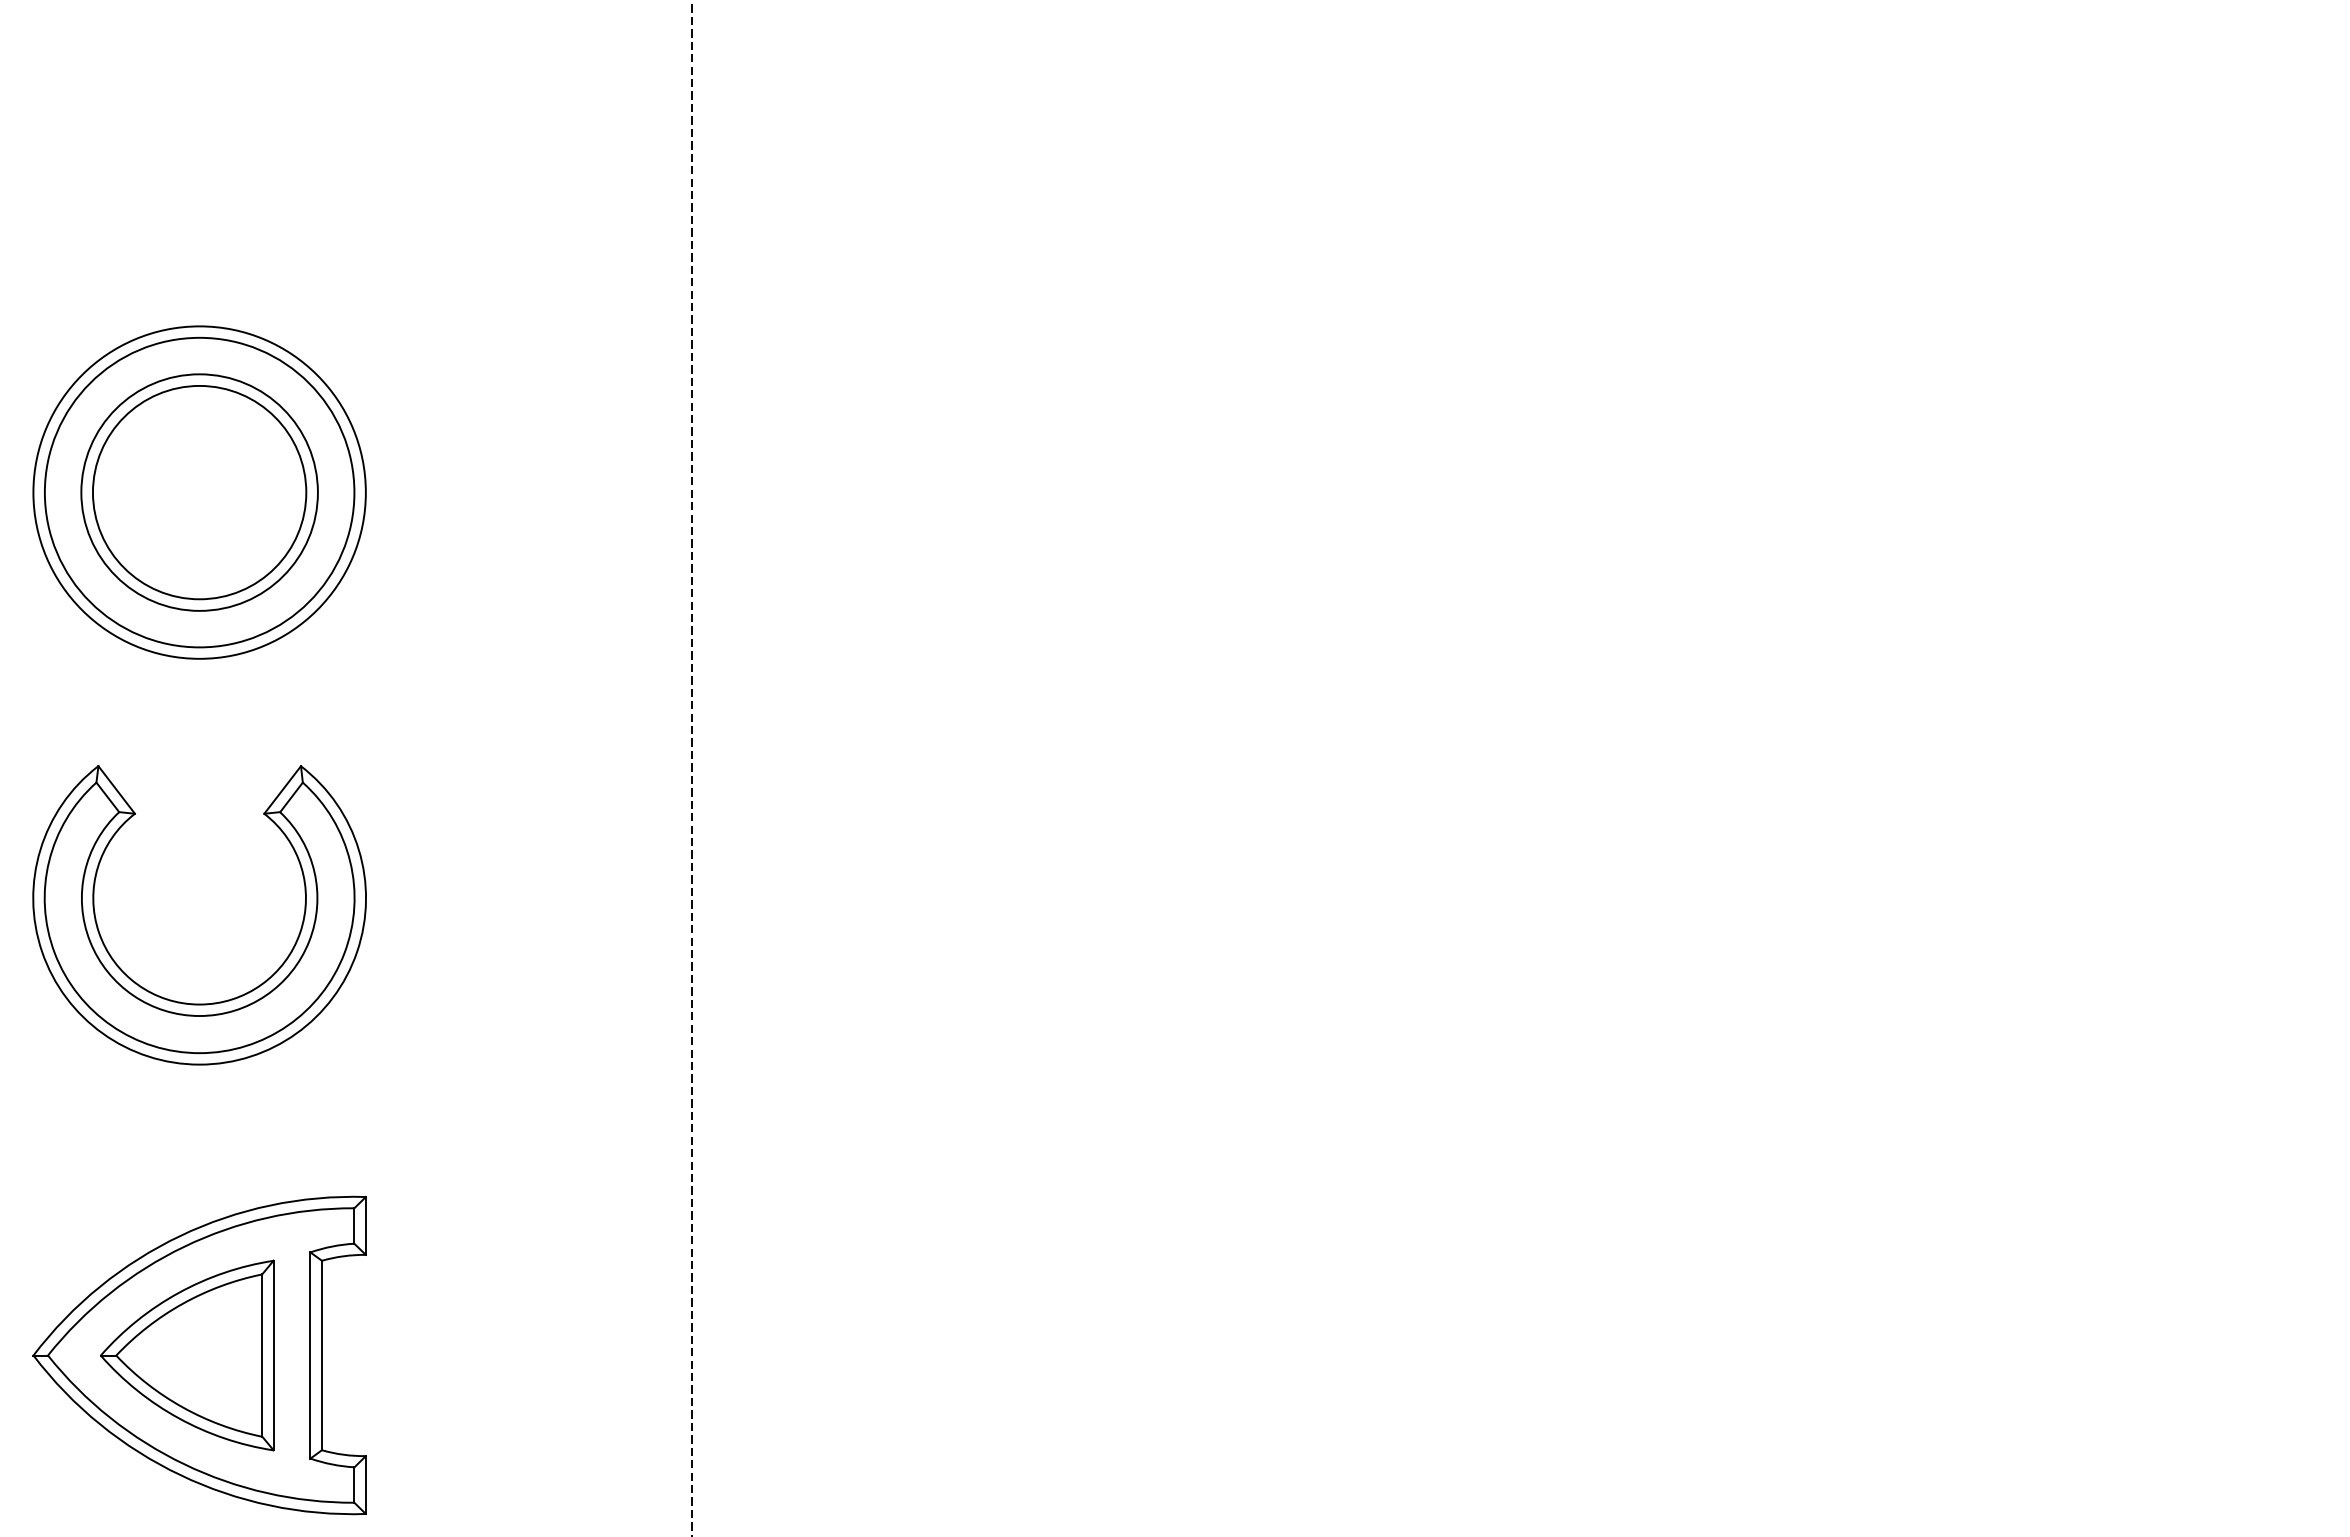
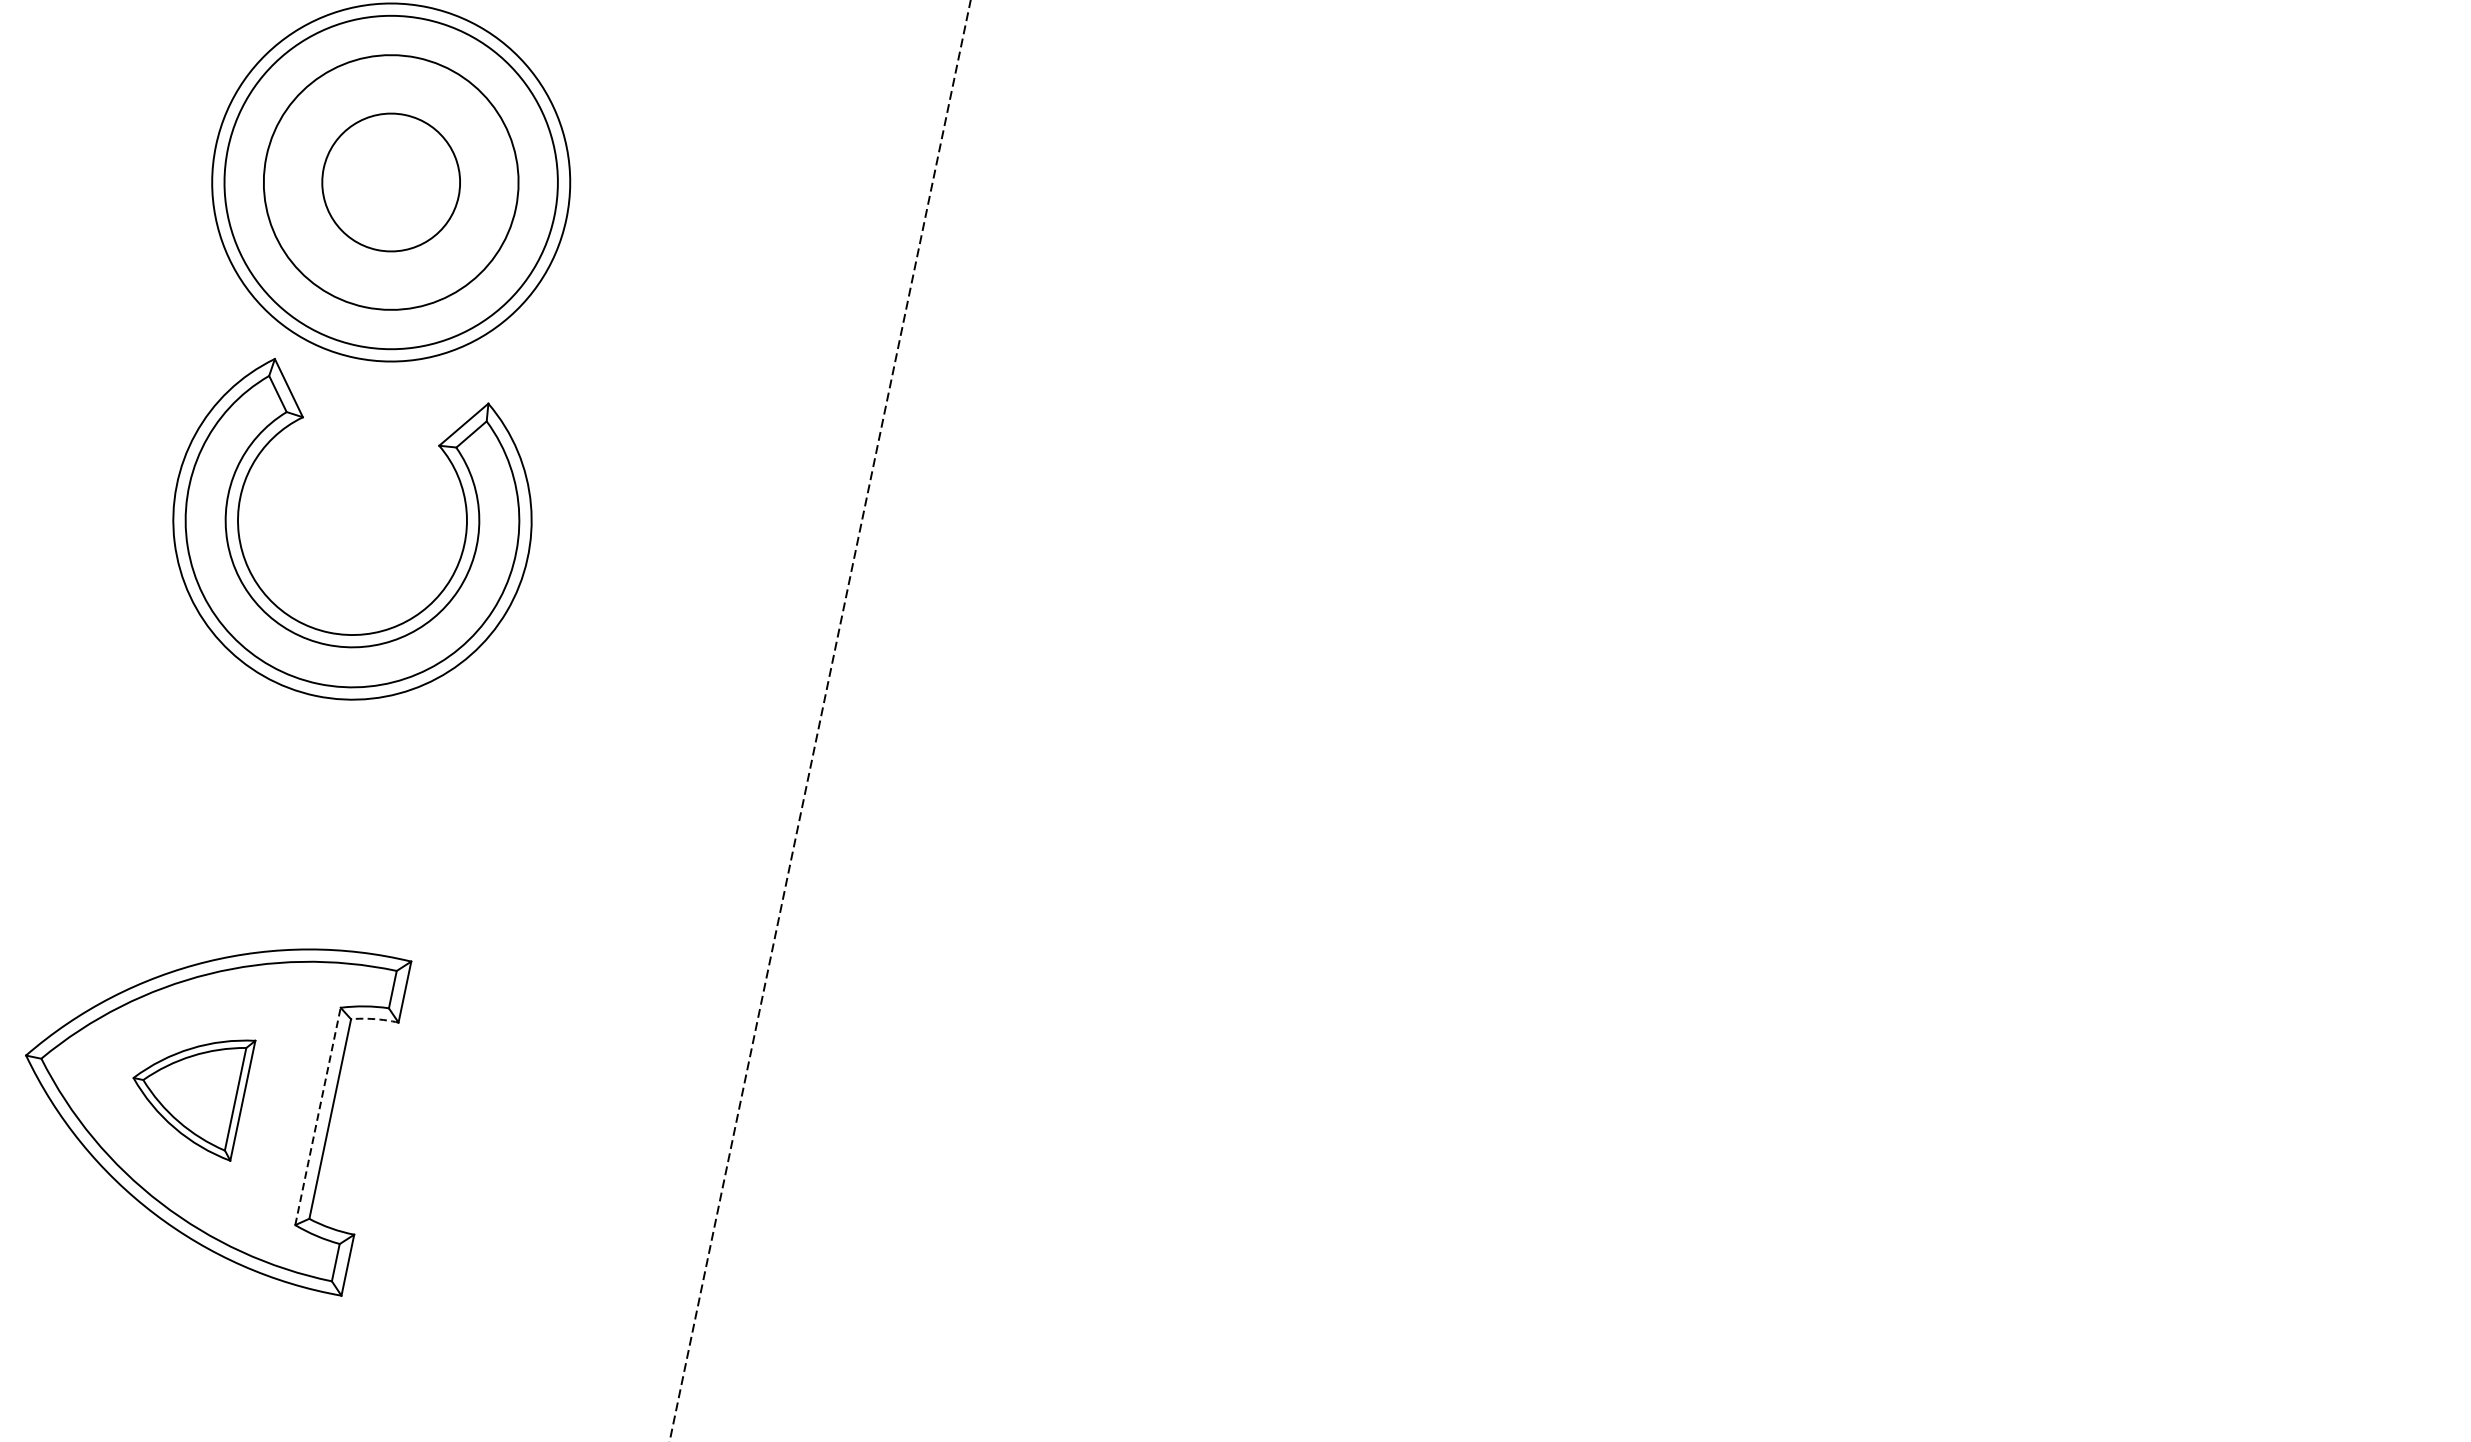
circle: (199, 492) -> (391, 182), size x0.6
part: (186, 1002) -> (315, 627), moved
arc: (343, 1256) -> (374, 1019), solid -> dashed
part: (187, 1355) -> (188, 1089), size x0.6
line: (310, 1355) -> (318, 1116), solid -> dashed

